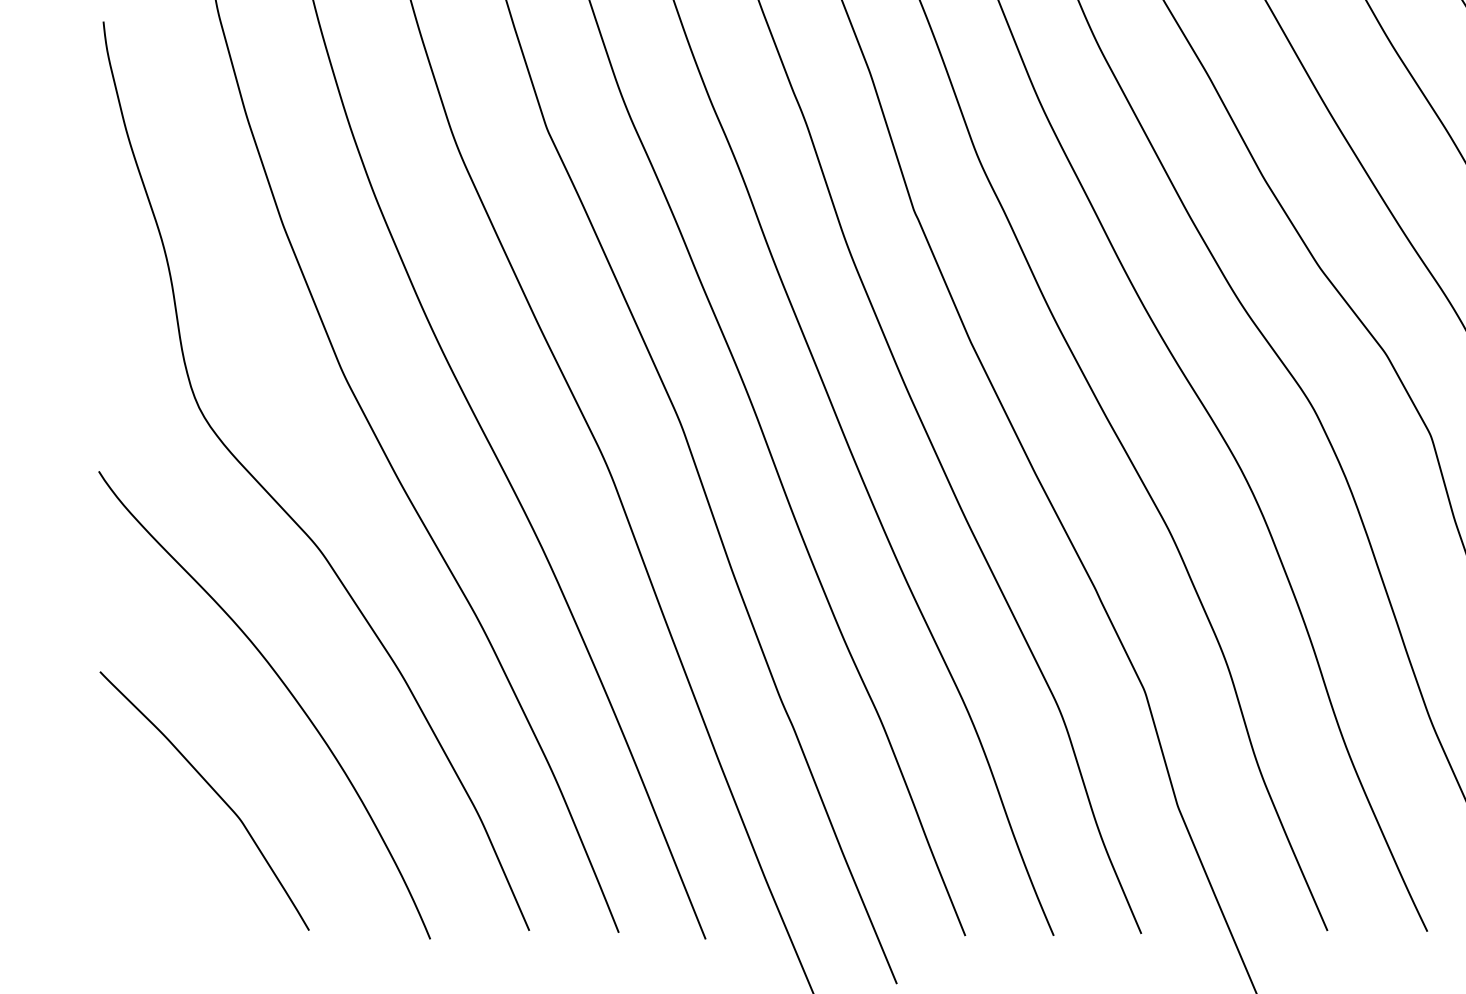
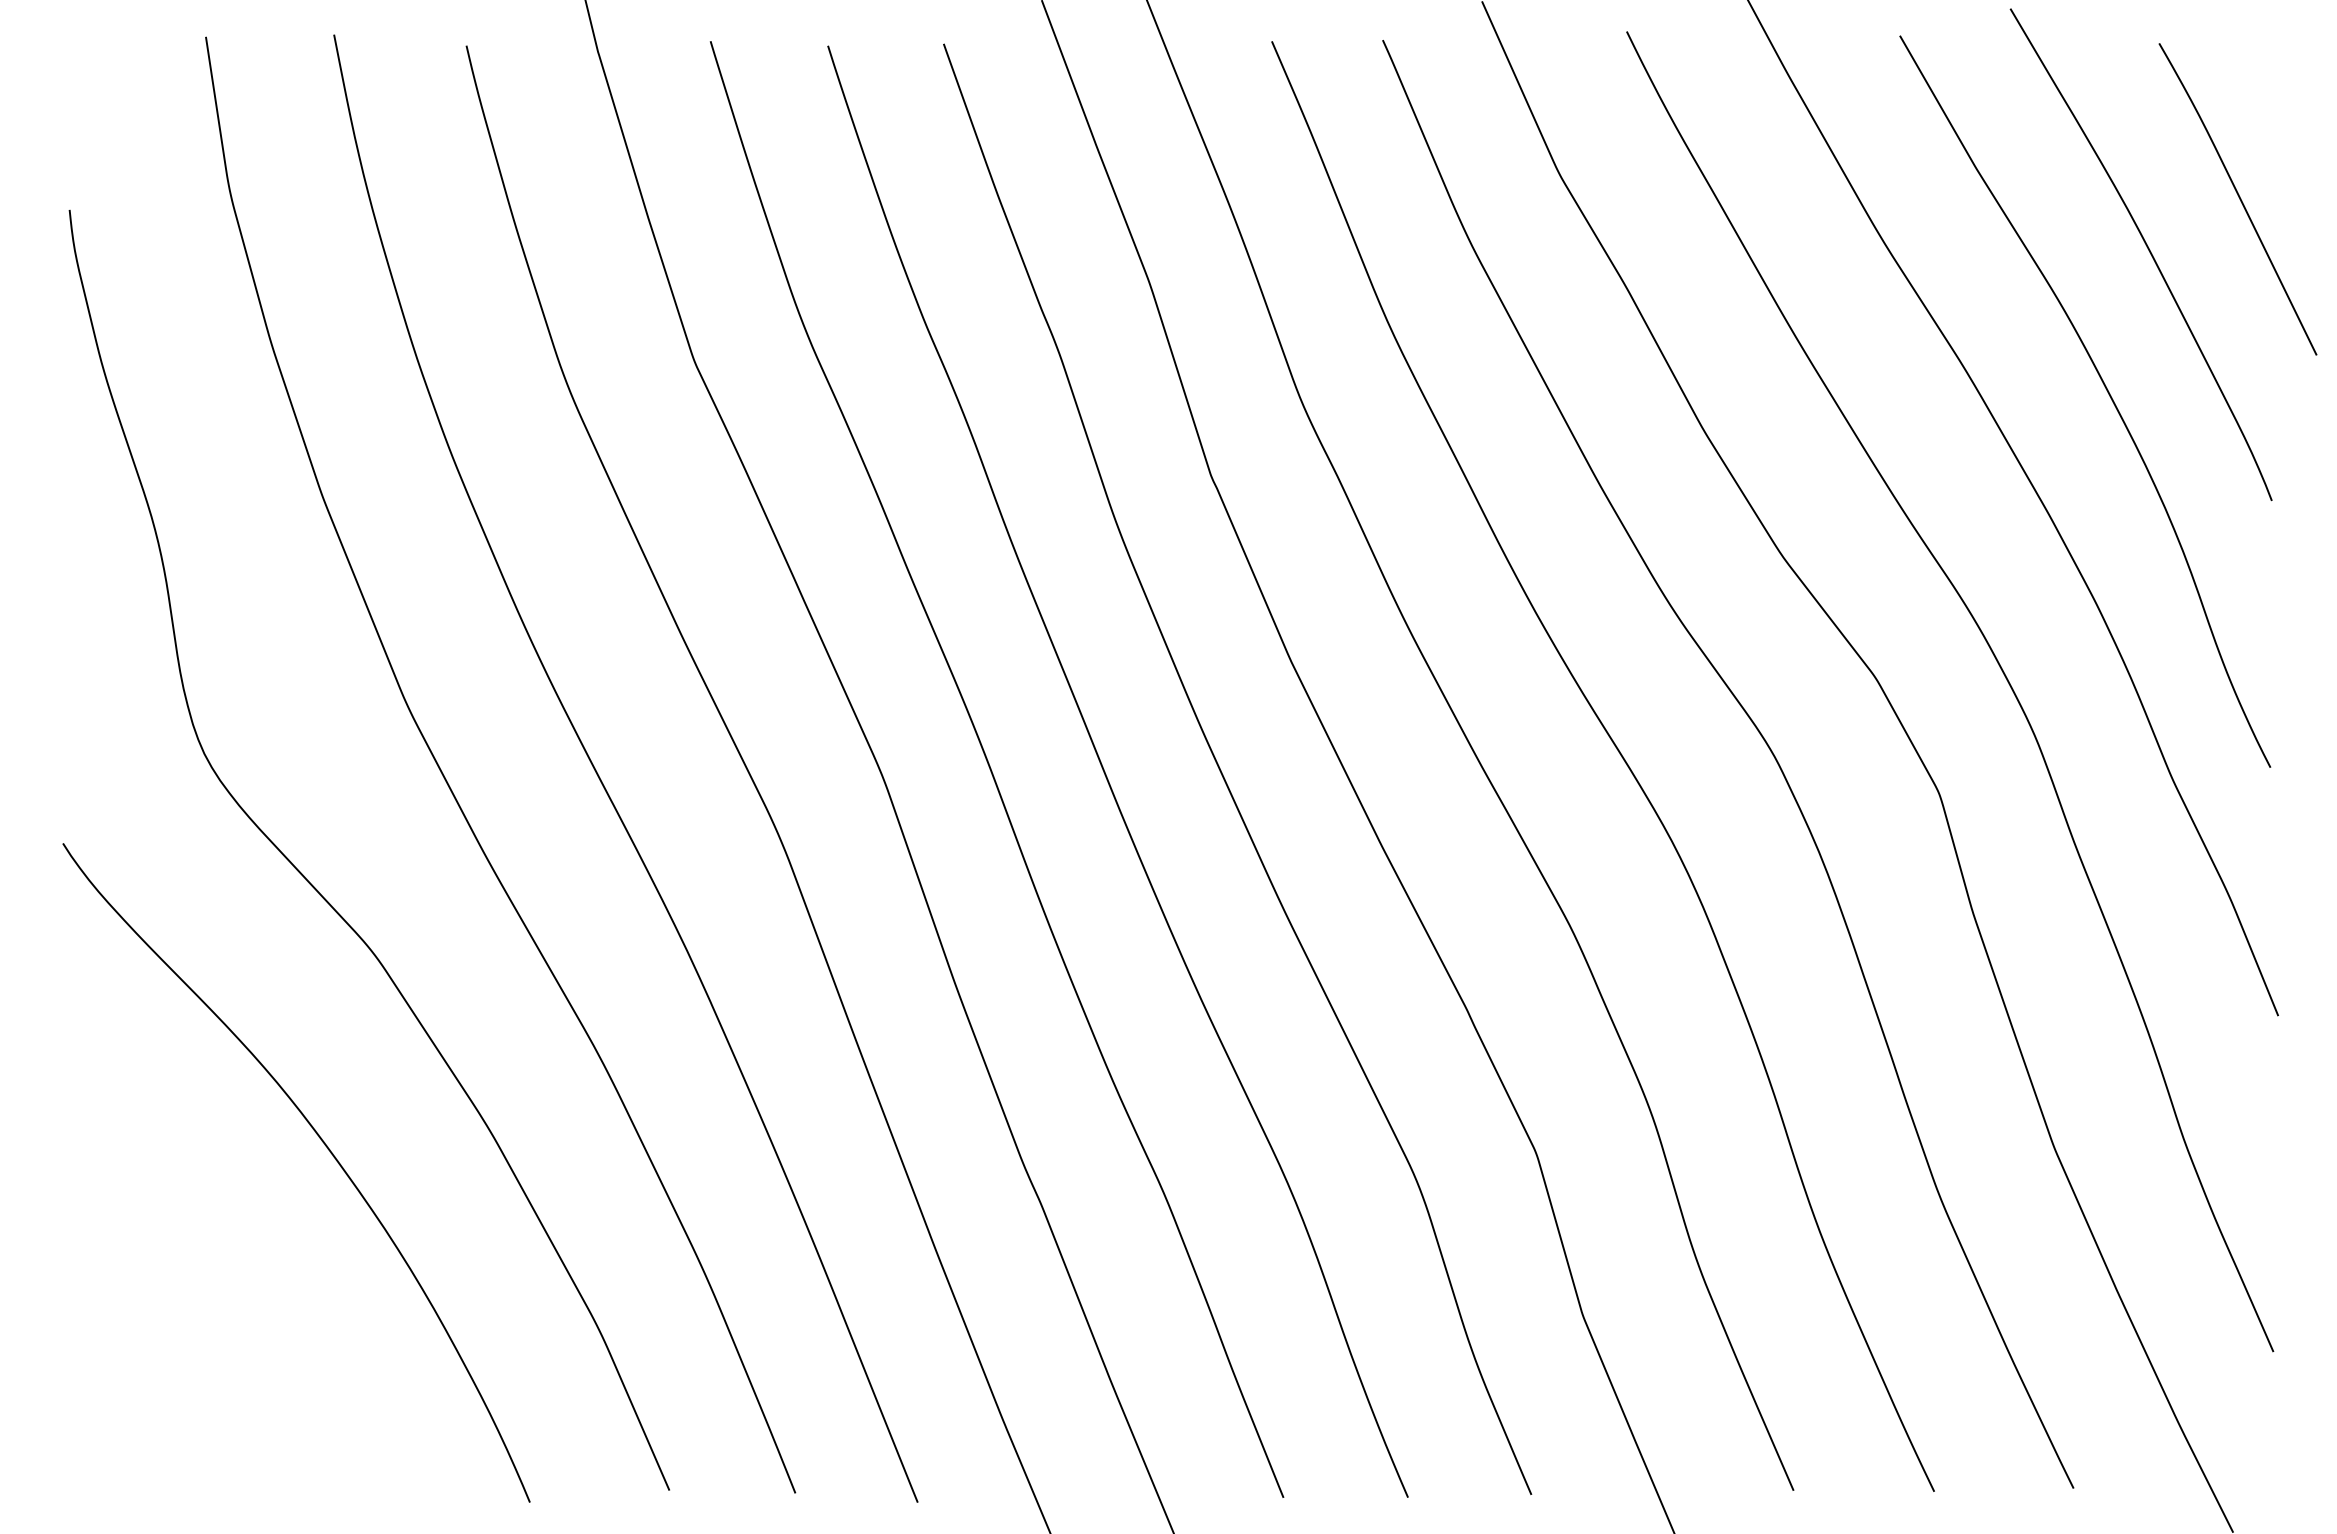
curve: (214, 791) -> (225, 1294), removed

